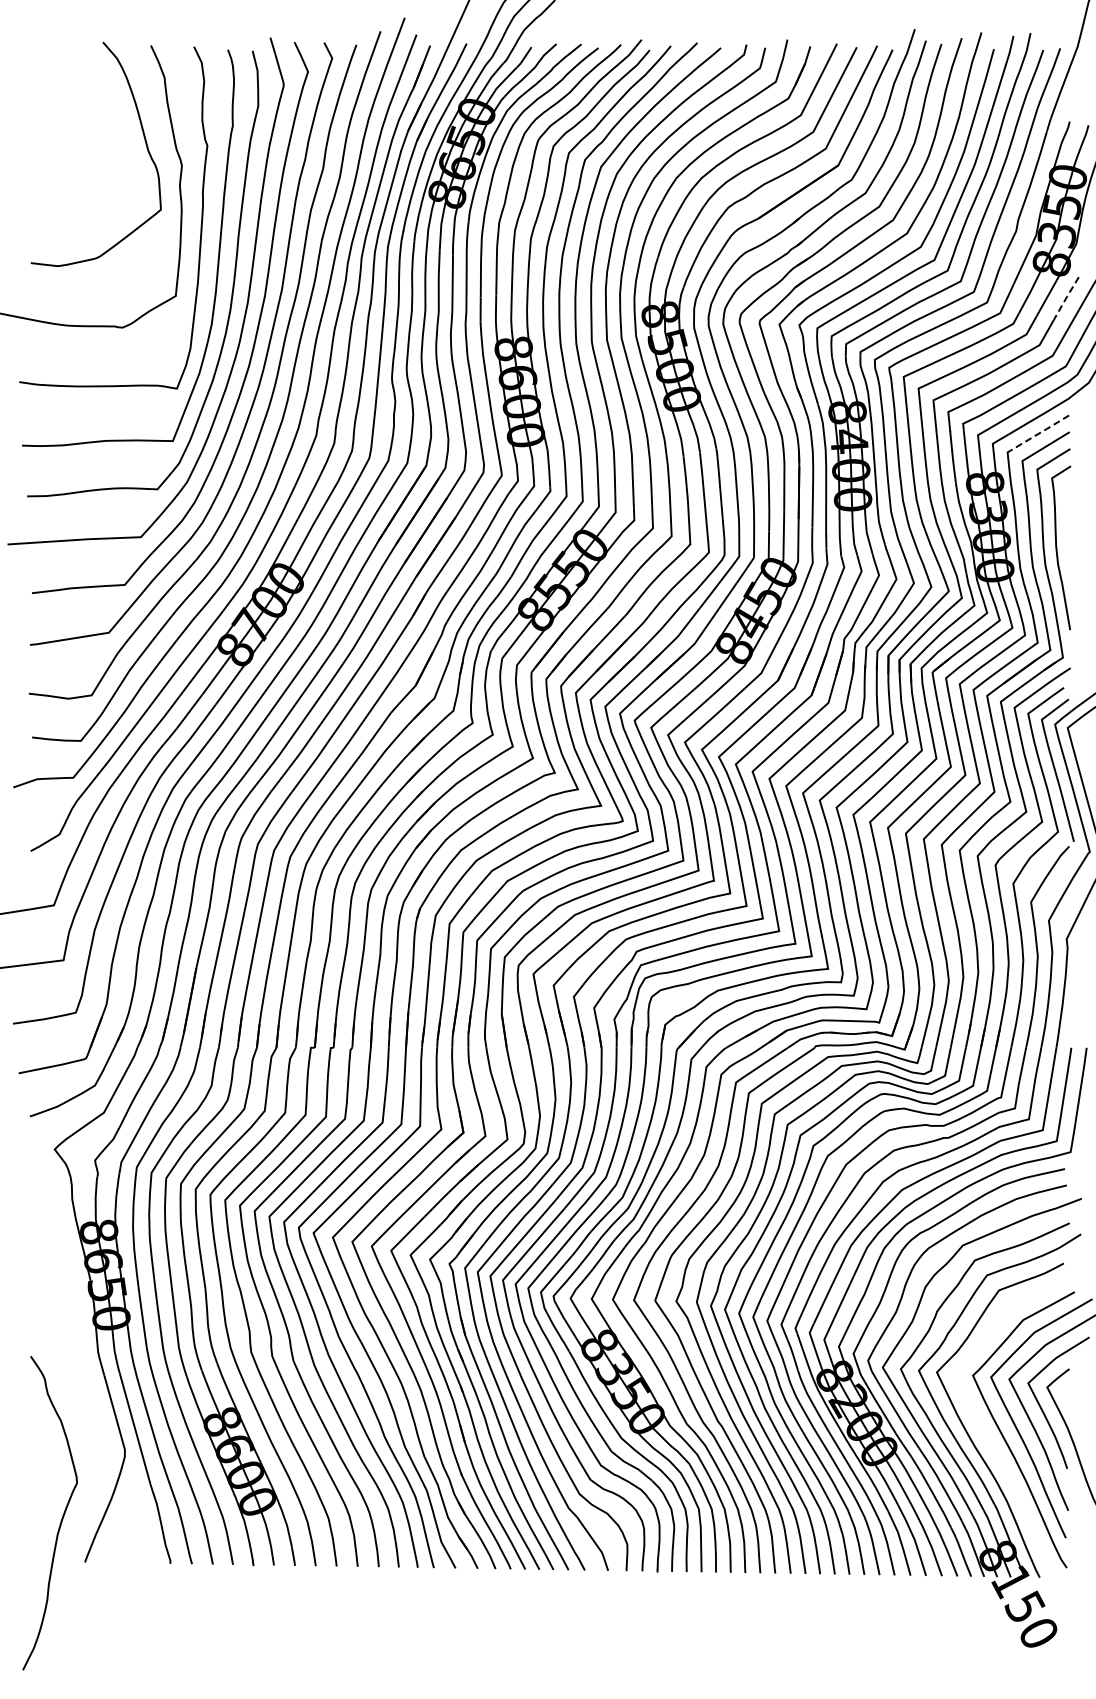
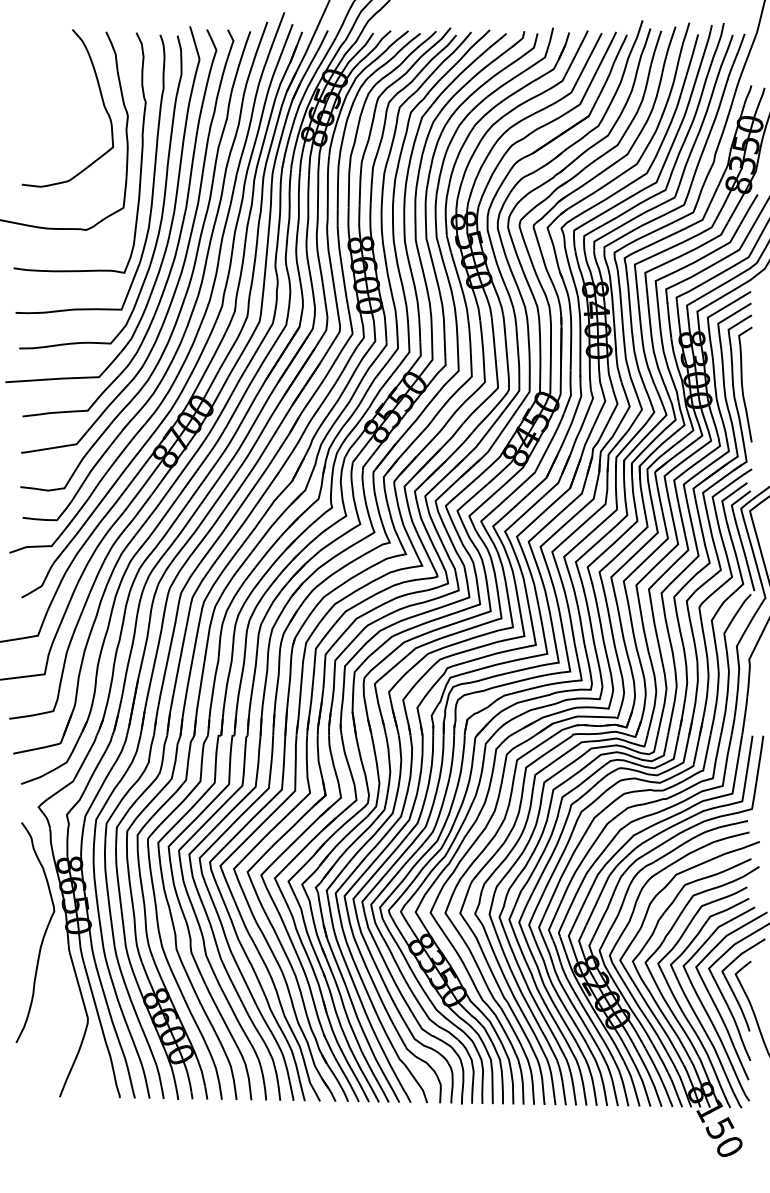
line: (1066, 298) -> (749, 209), dashed -> solid
line: (1039, 433) -> (730, 304), dashed -> solid
curve: (990, 1442) -> (695, 1012), added
curve: (61, 1518) -> (43, 936), moved

